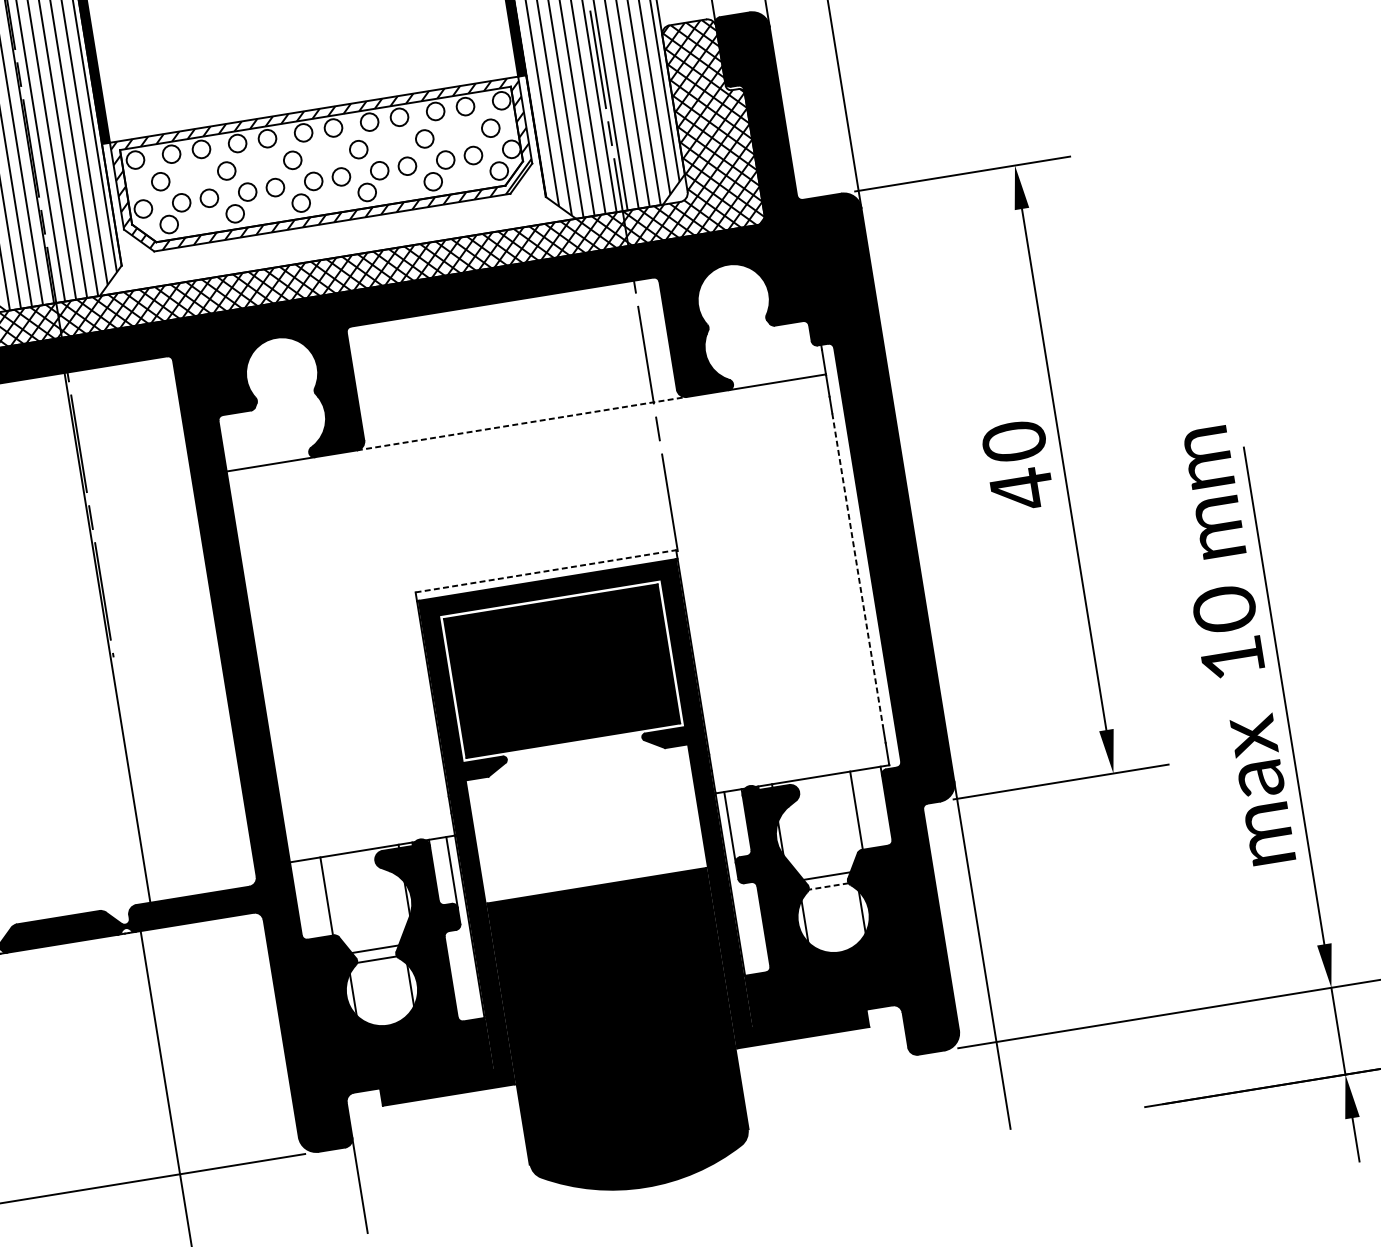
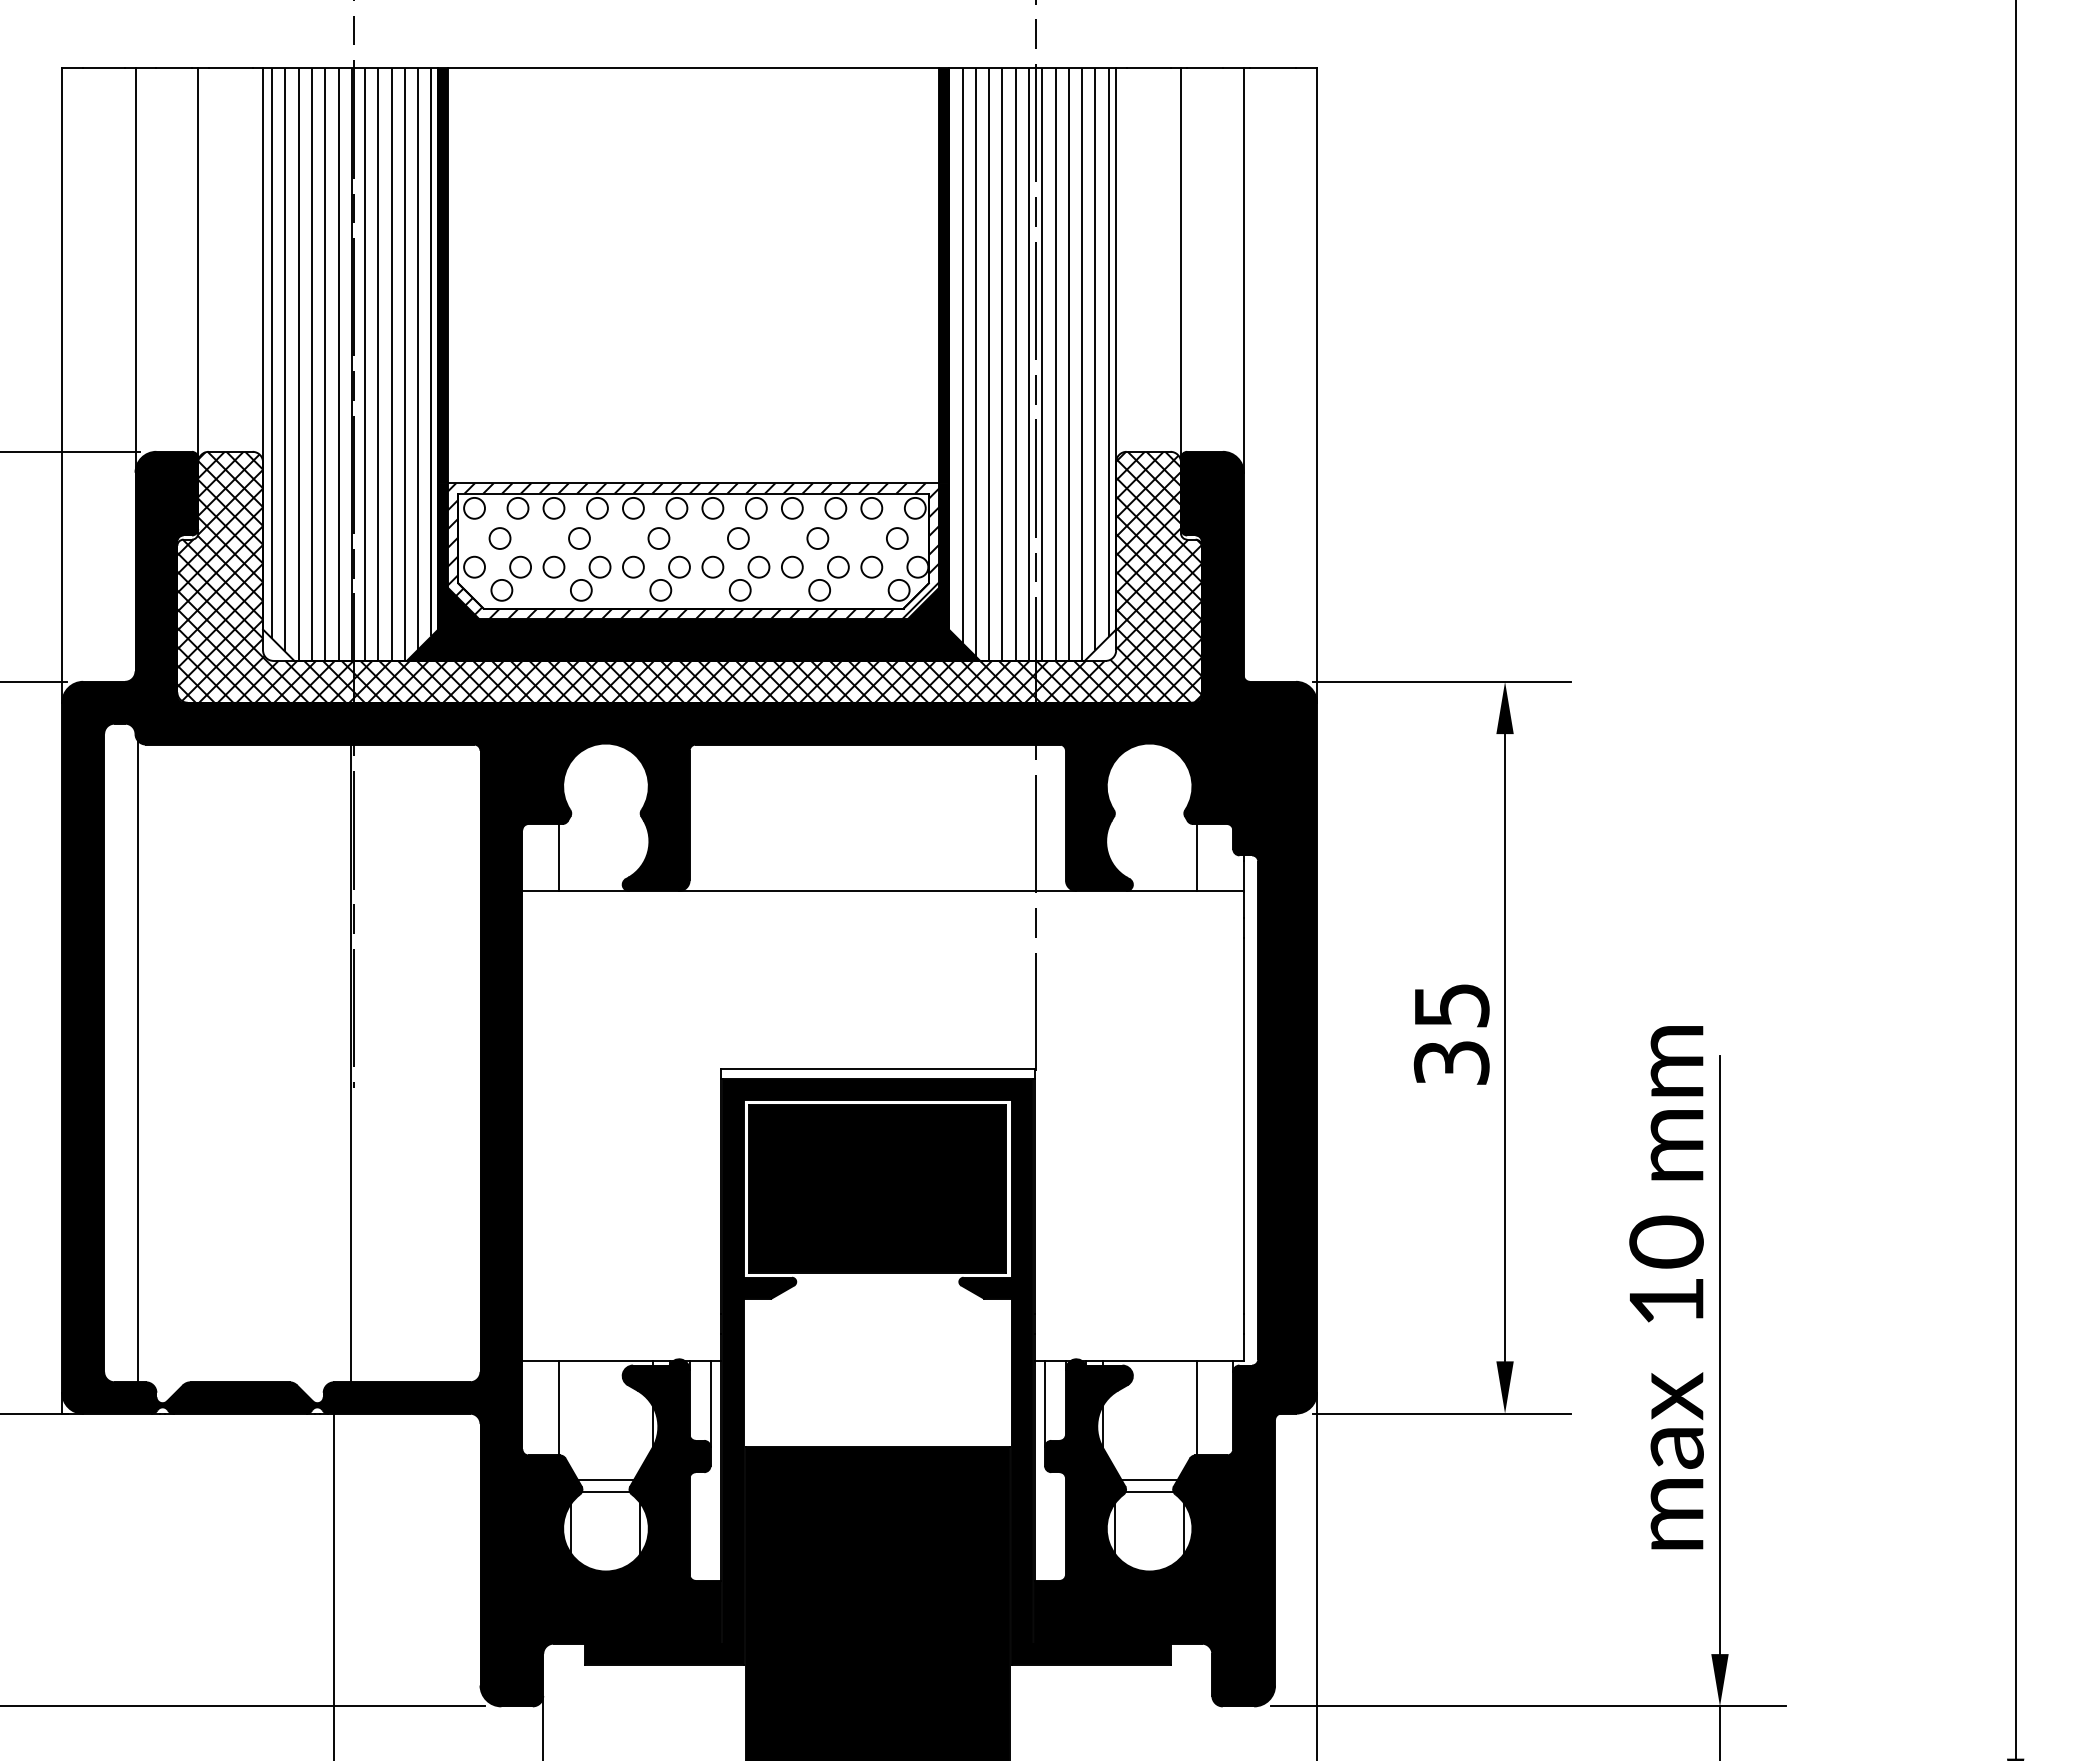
fill: (325, 183) -> (693, 571), added
line: (782, 353) -> (1196, 857), added
line: (521, 423) -> (877, 890), dashed -> solid
line: (252, 438) -> (558, 857), added
text: (1017, 465) -> (1451, 1034), 40 -> 35
line: (857, 570) -> (1243, 1126), dashed -> solid
line: (545, 571) -> (877, 1068), dashed -> solid
line: (828, 886) -> (1149, 1492), dashed -> solid

